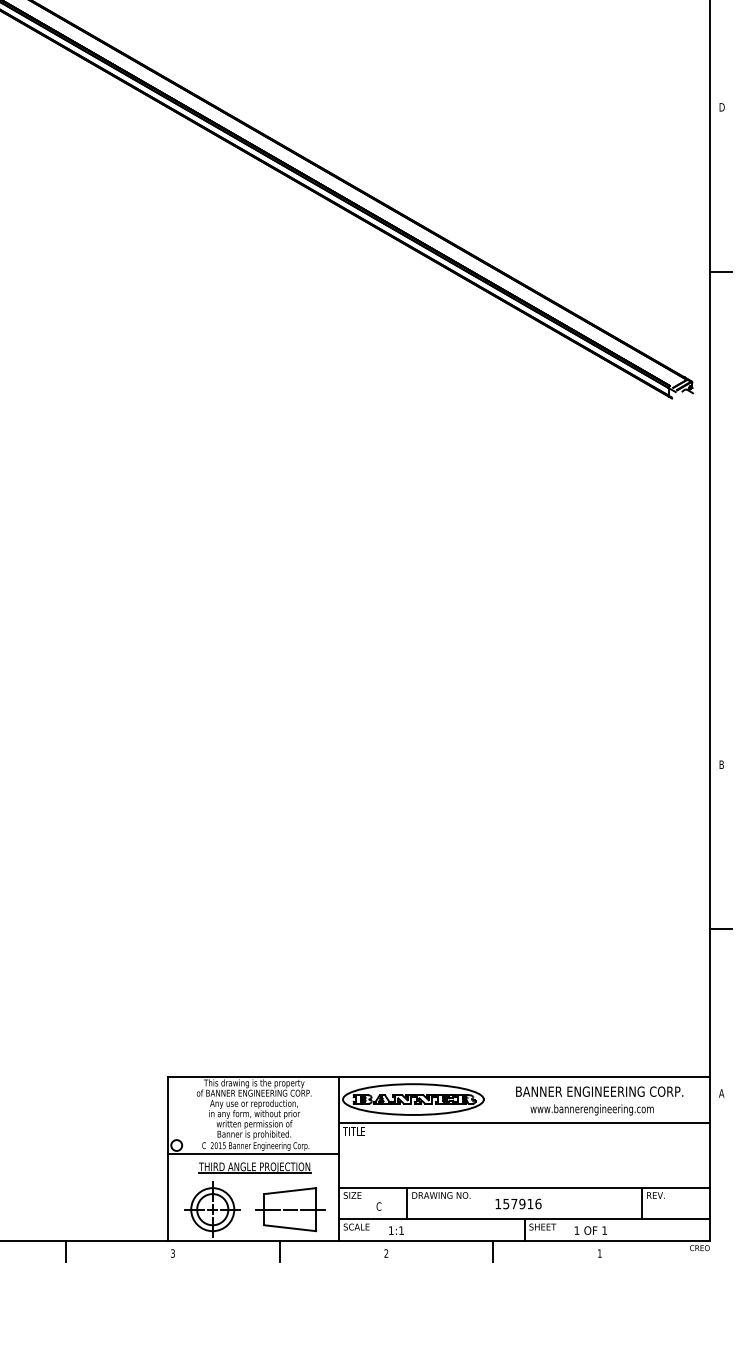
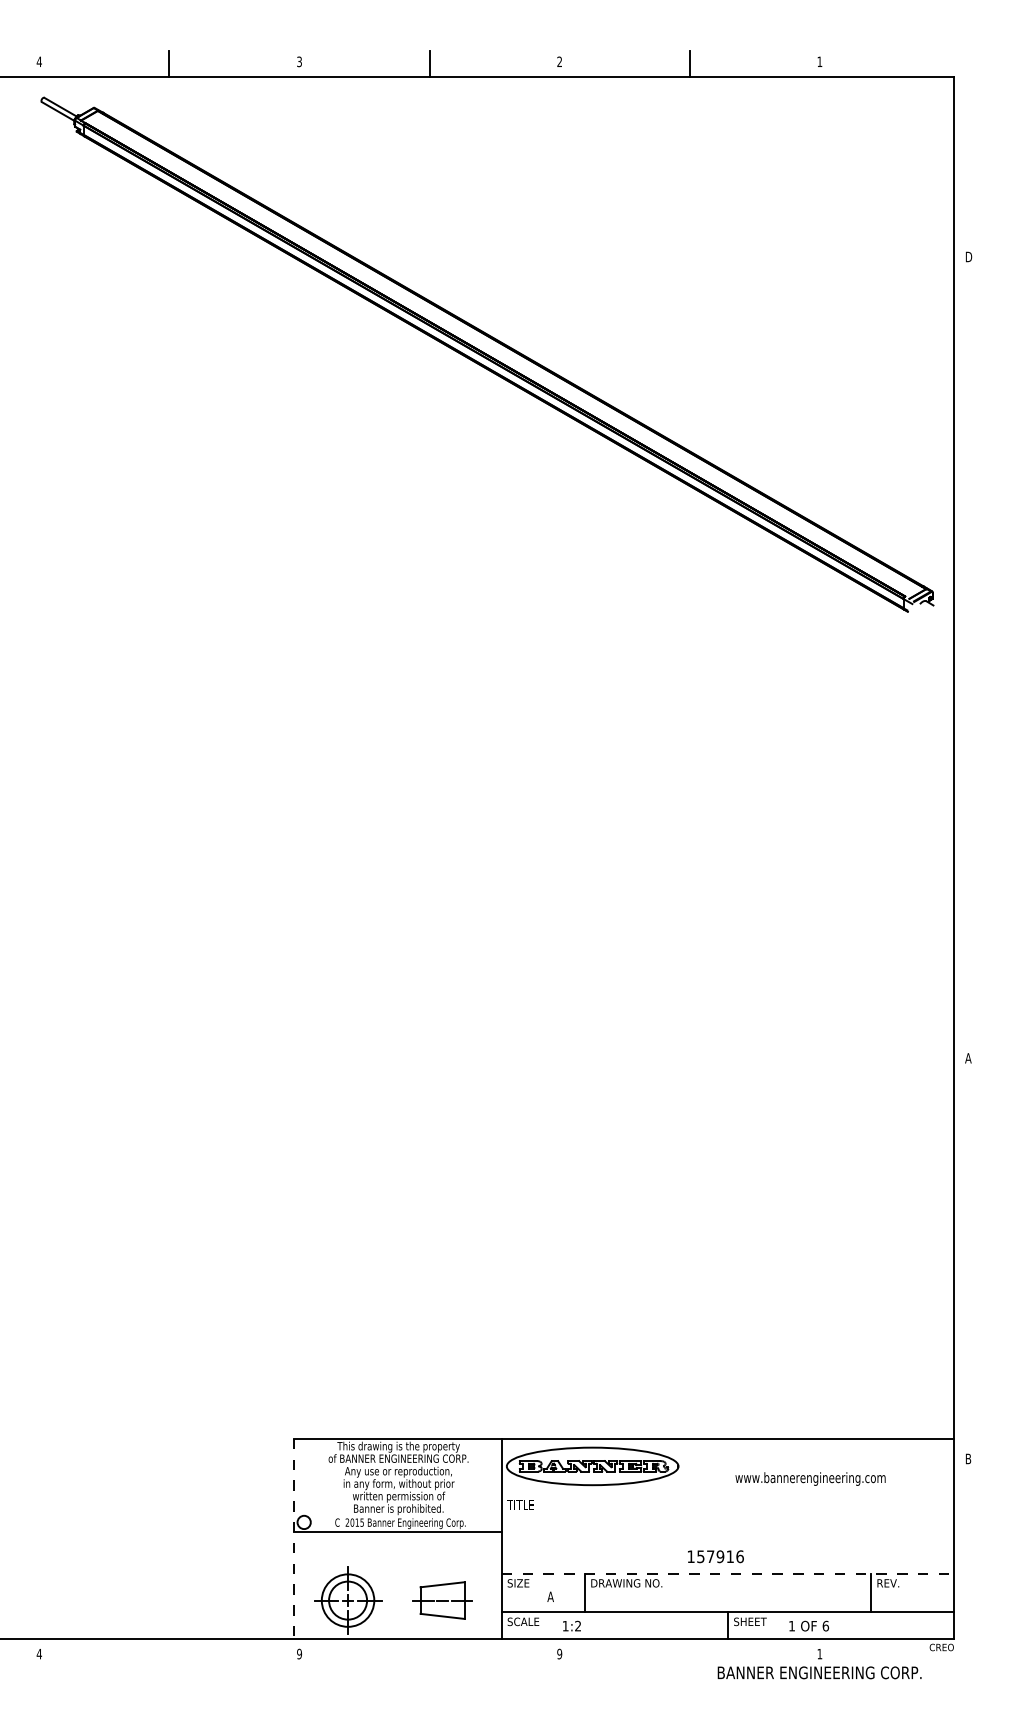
line: (720, 271) -> (967, 457), removed
text: (721, 764) -> (968, 1058), B -> A
line: (720, 928) -> (967, 1258), removed
text: (599, 1091) -> (819, 1672), moved
text: (721, 1093) -> (968, 1458), A -> B
line: (524, 1122) -> (727, 1494), removed
line: (167, 1158) -> (293, 1538), solid -> dashed
part: (254, 1167) -> (399, 1549), removed
line: (524, 1187) -> (728, 1573), solid -> dashed
text: (518, 1203) -> (715, 1556), moved
text: (378, 1206) -> (550, 1596), C -> A
part: (290, 1209) -> (442, 1600), size x0.7
text: (400, 1230) -> (577, 1625), 1:1 -> 1:2
text: (604, 1230) -> (825, 1625), 1 -> 6
line: (66, 1251) -> (169, 1651), removed
line: (279, 1251) -> (429, 1651), removed
line: (492, 1251) -> (689, 1651), removed
text: (172, 1253) -> (299, 1653), 3 -> 9
text: (386, 1253) -> (559, 1654), 2 -> 9

